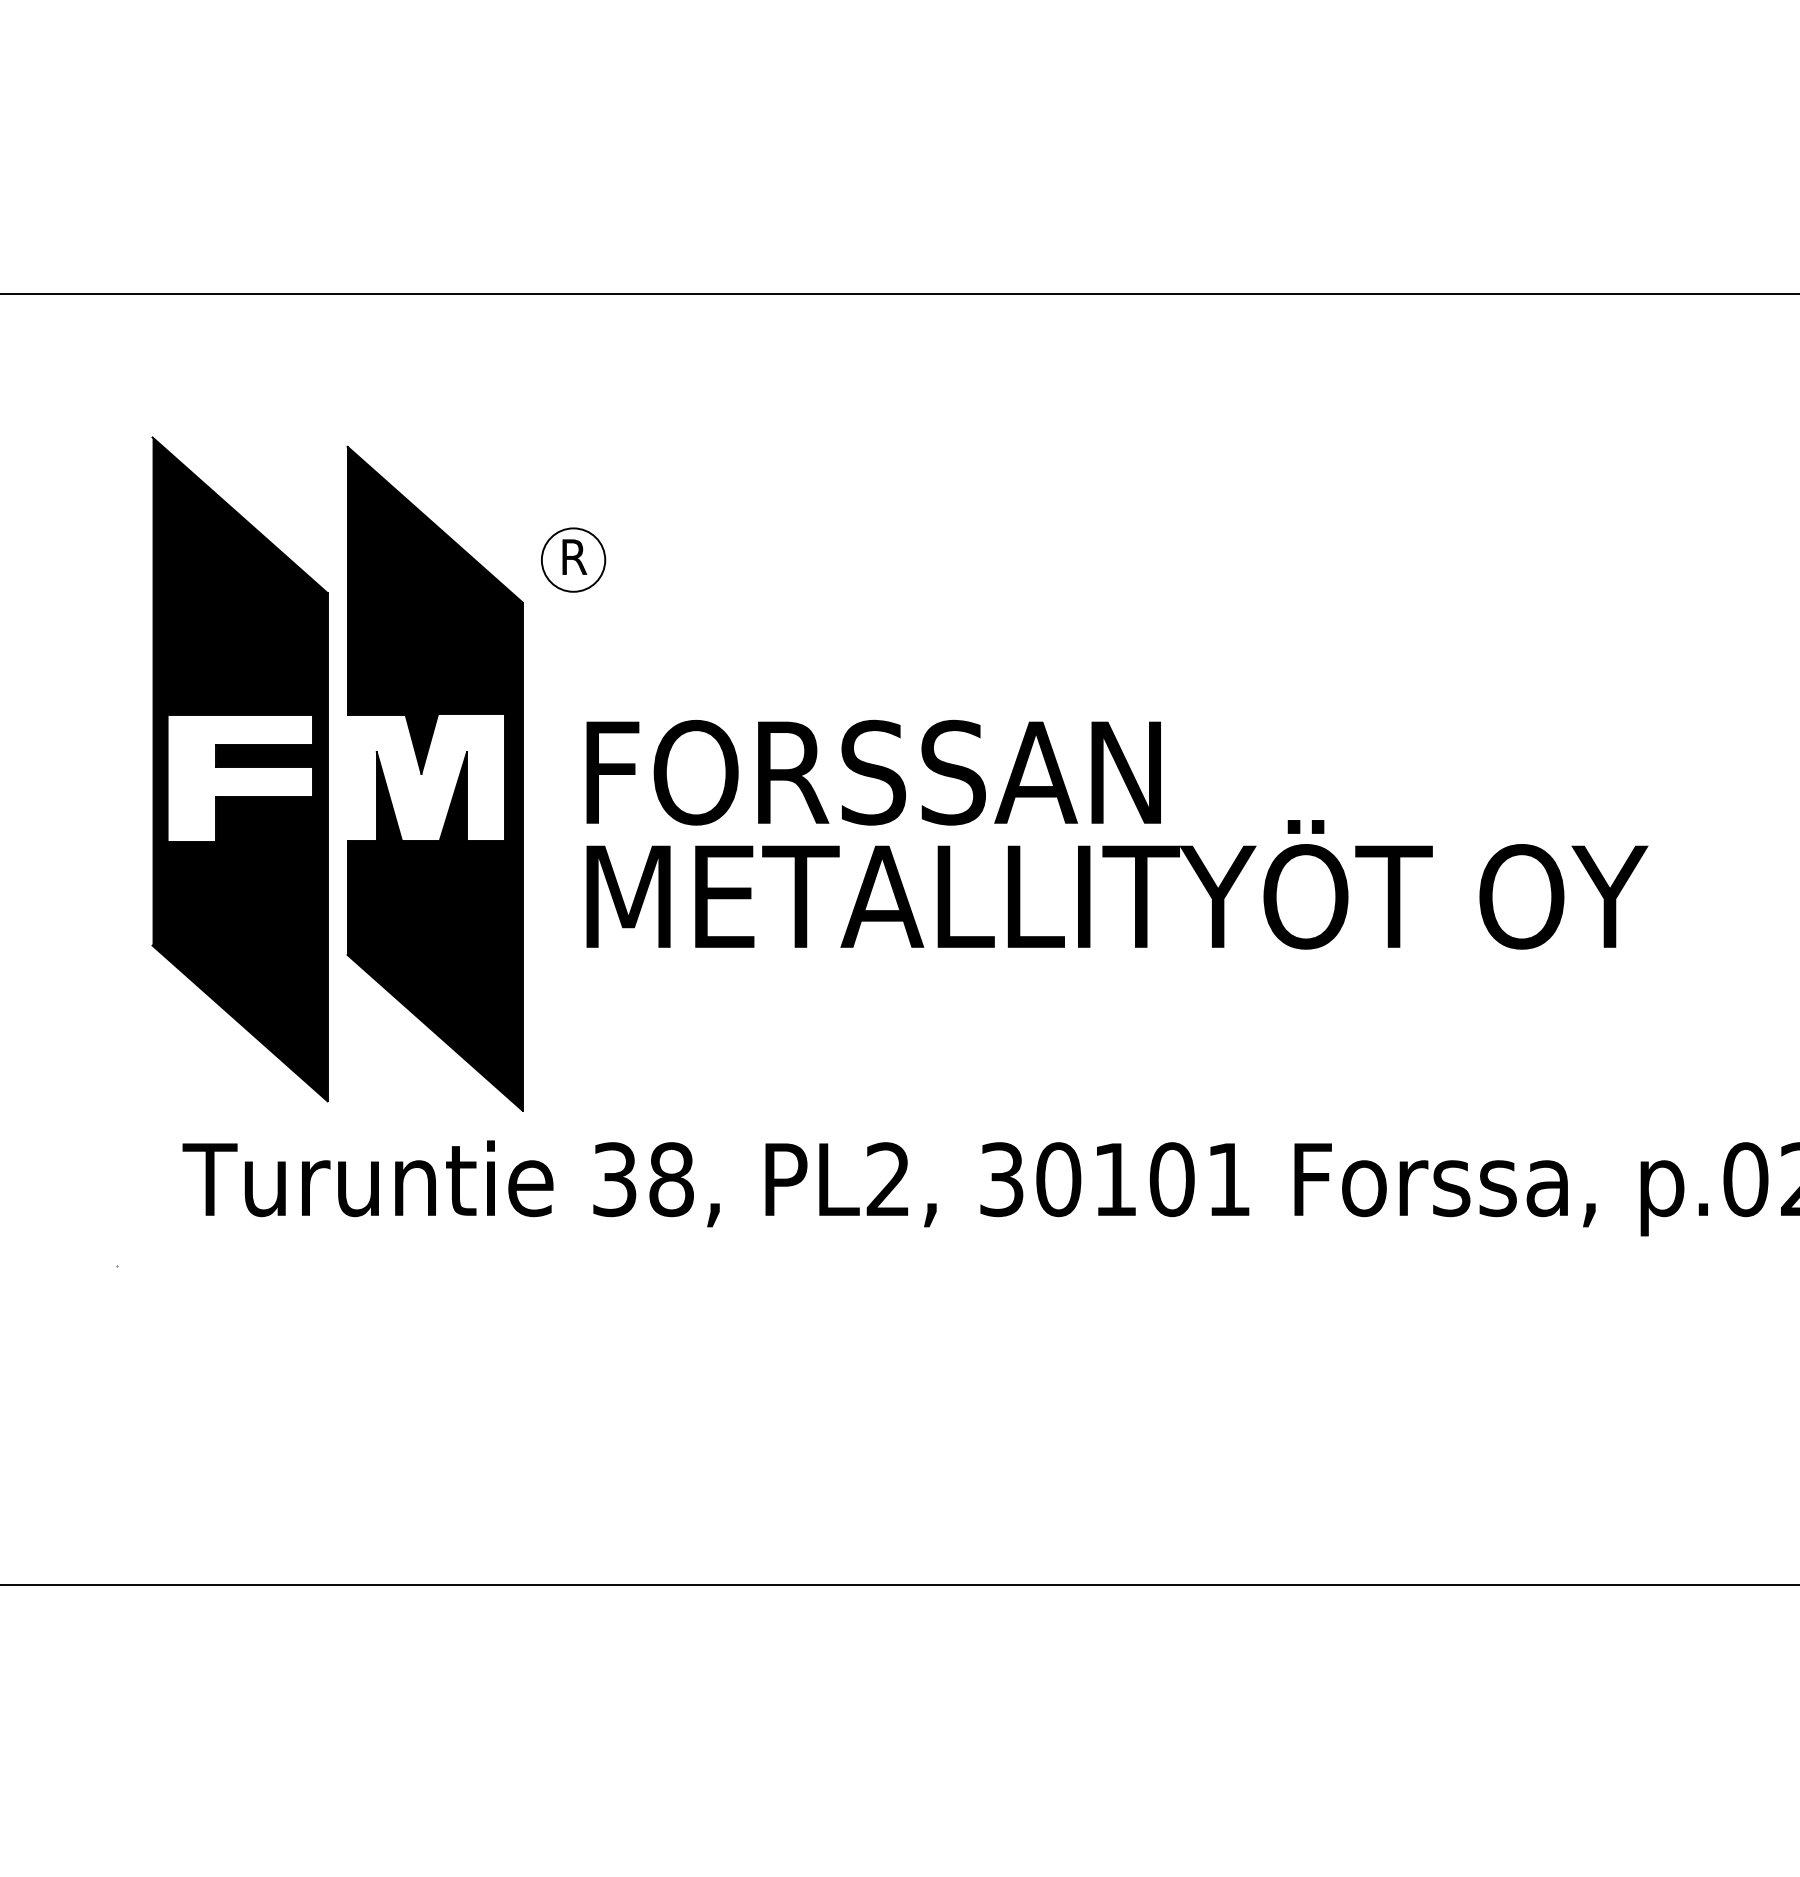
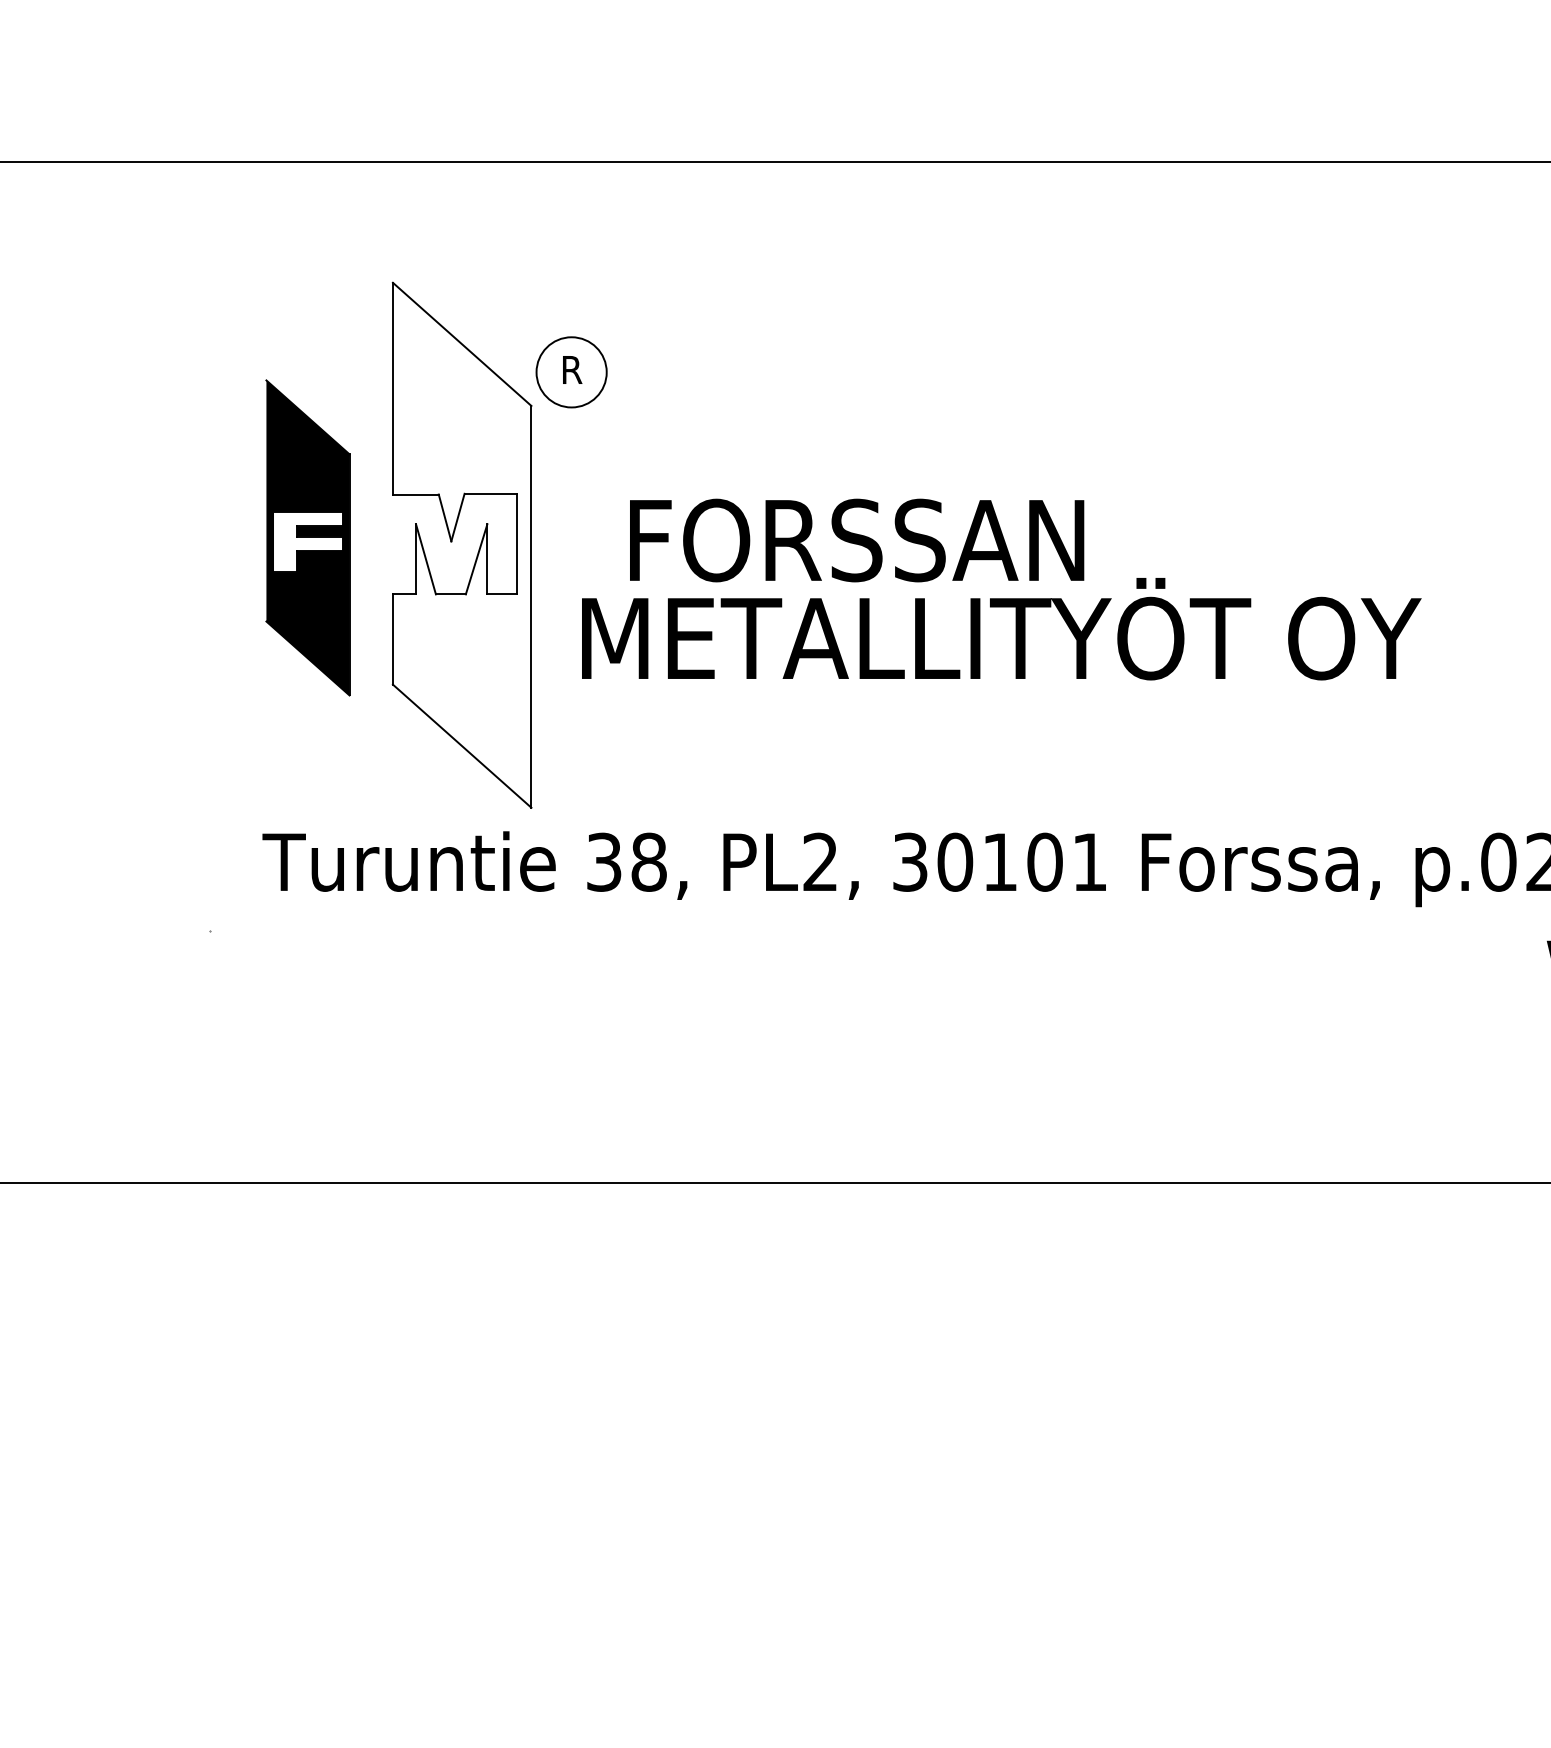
circle: (573, 560) -> (571, 372), size x1.4
part: (239, 768) -> (307, 537), size x0.6
text: (874, 772) -> (857, 540), moved
fill: (434, 777) -> (461, 544), removed

